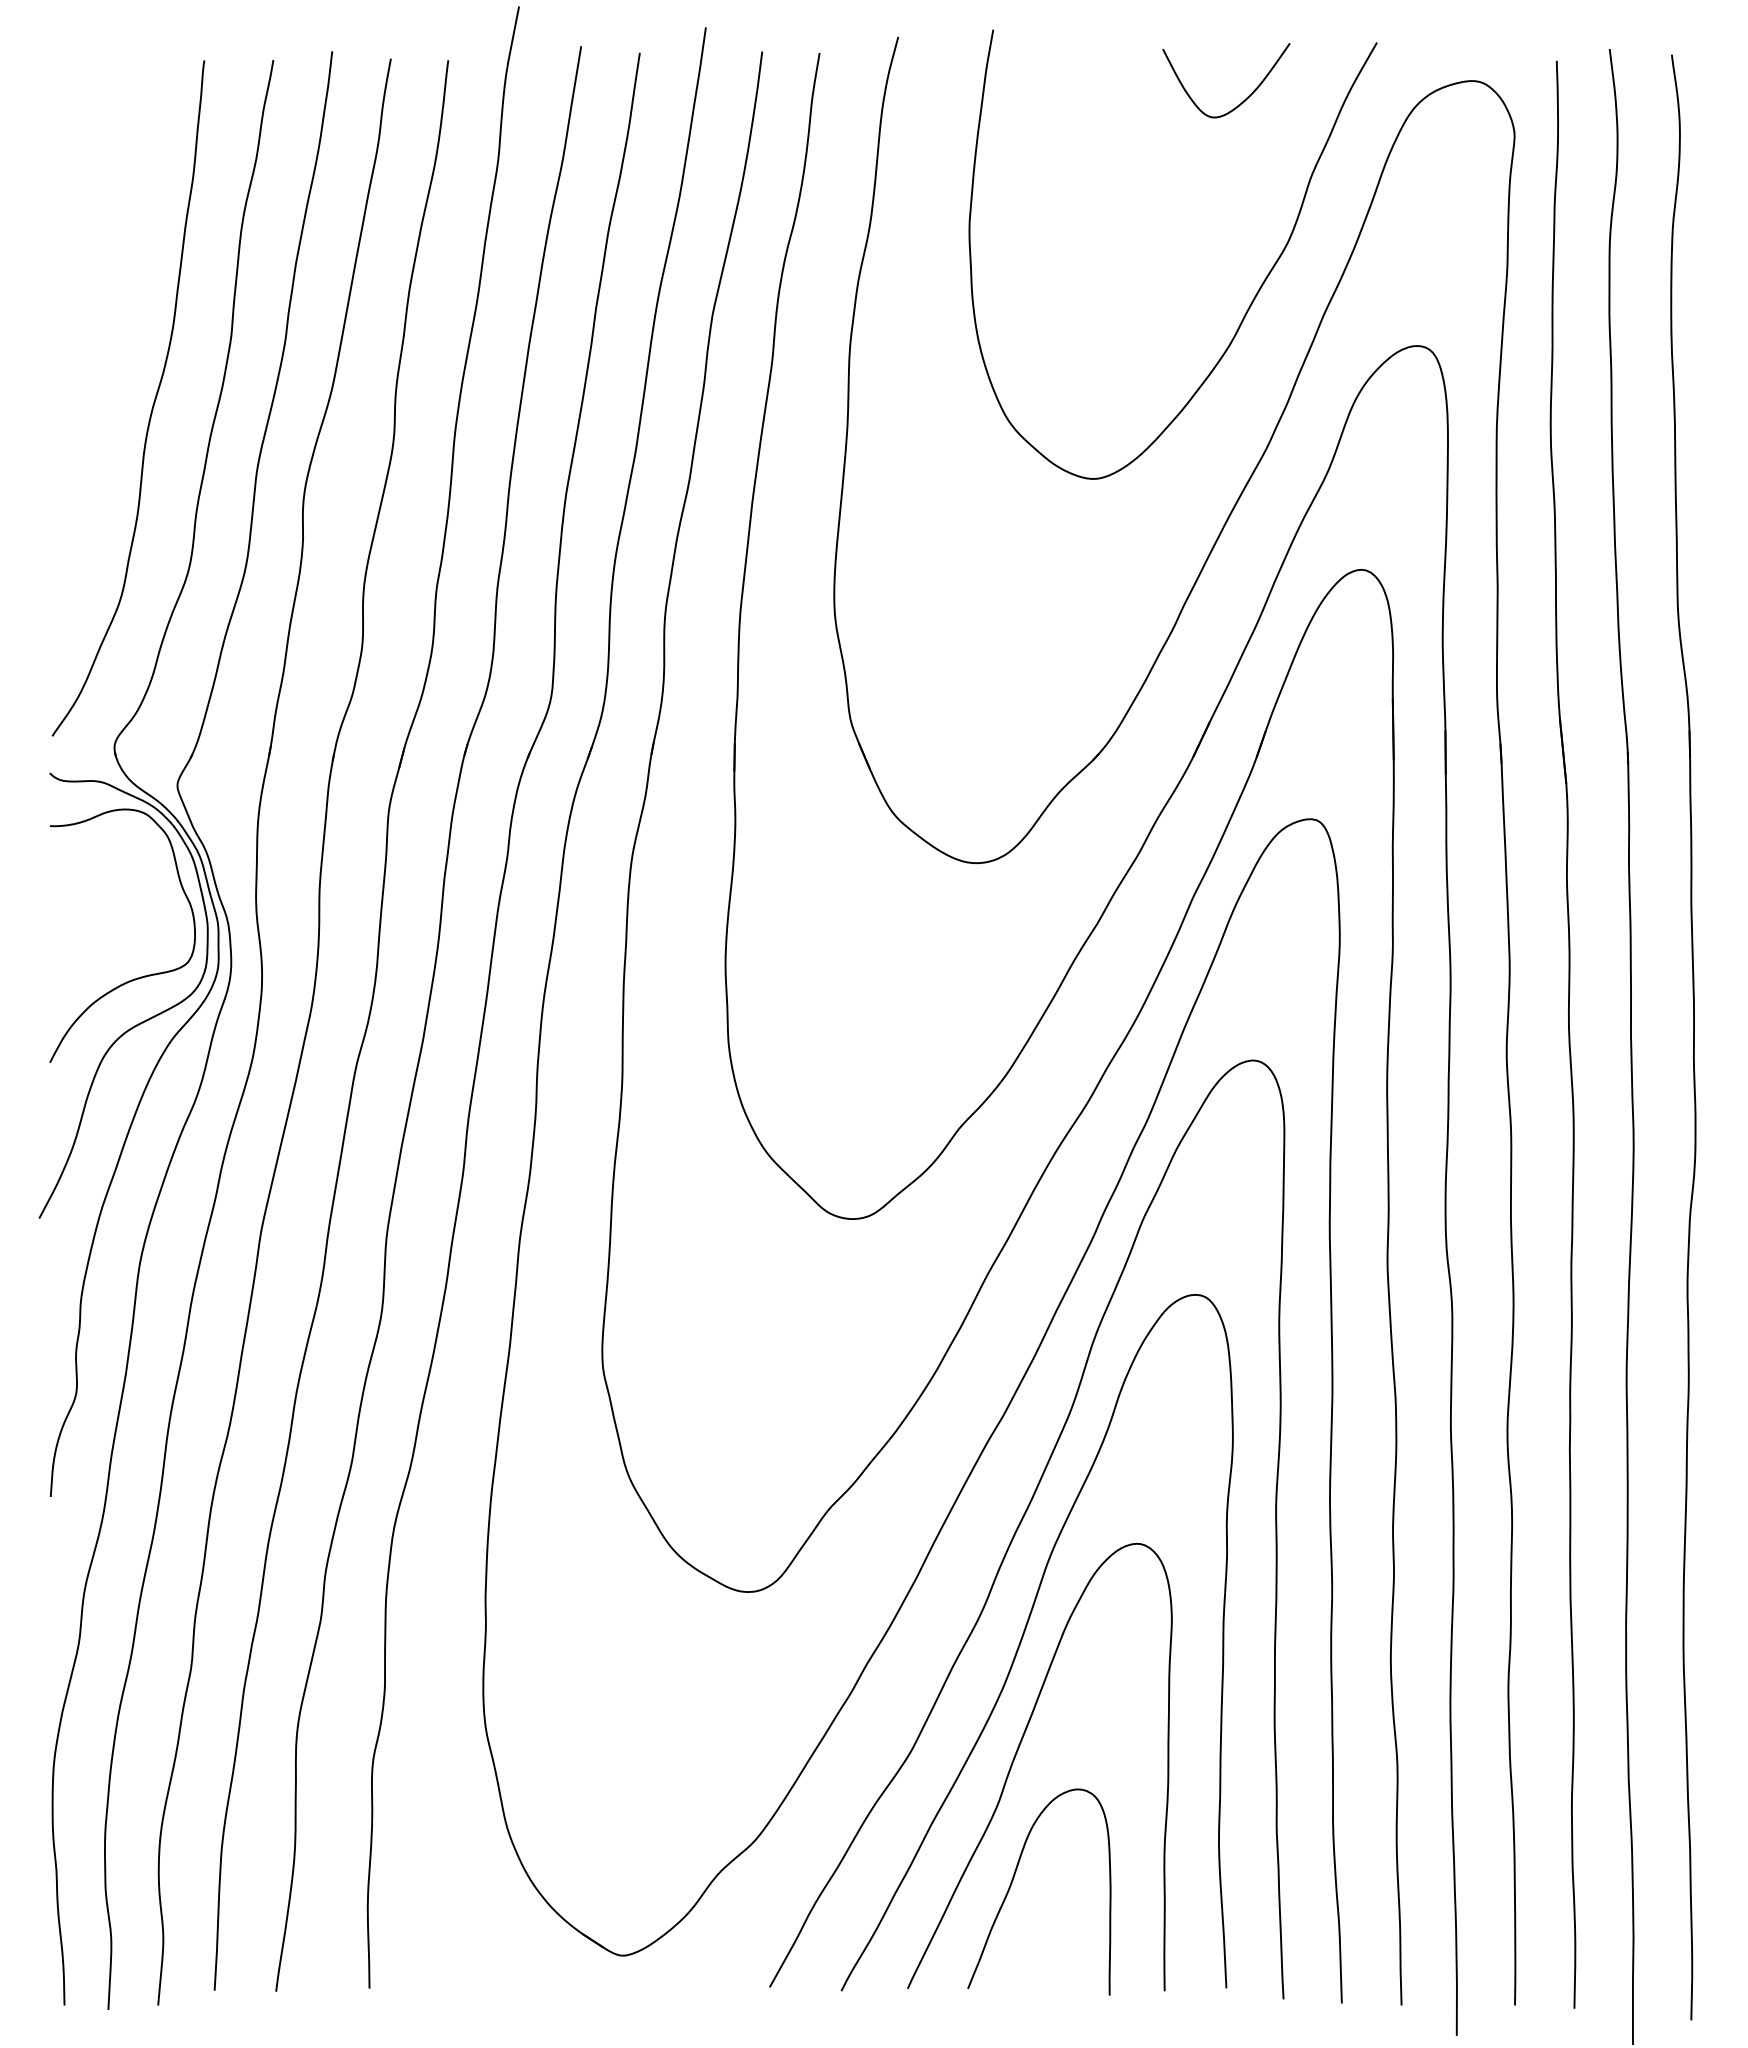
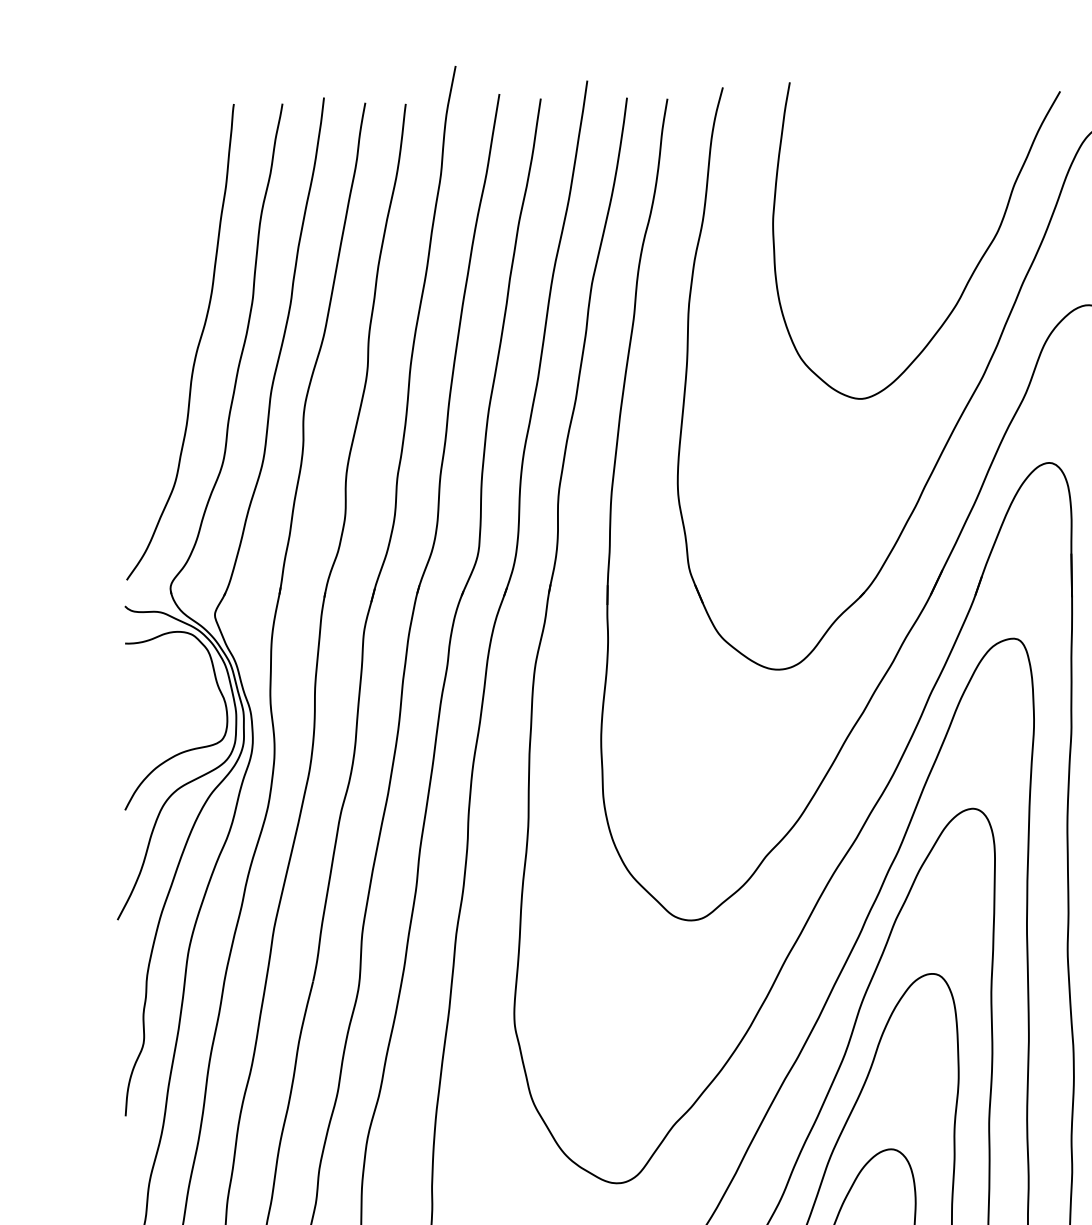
curve: (1245, 98) -> (967, 130), removed

